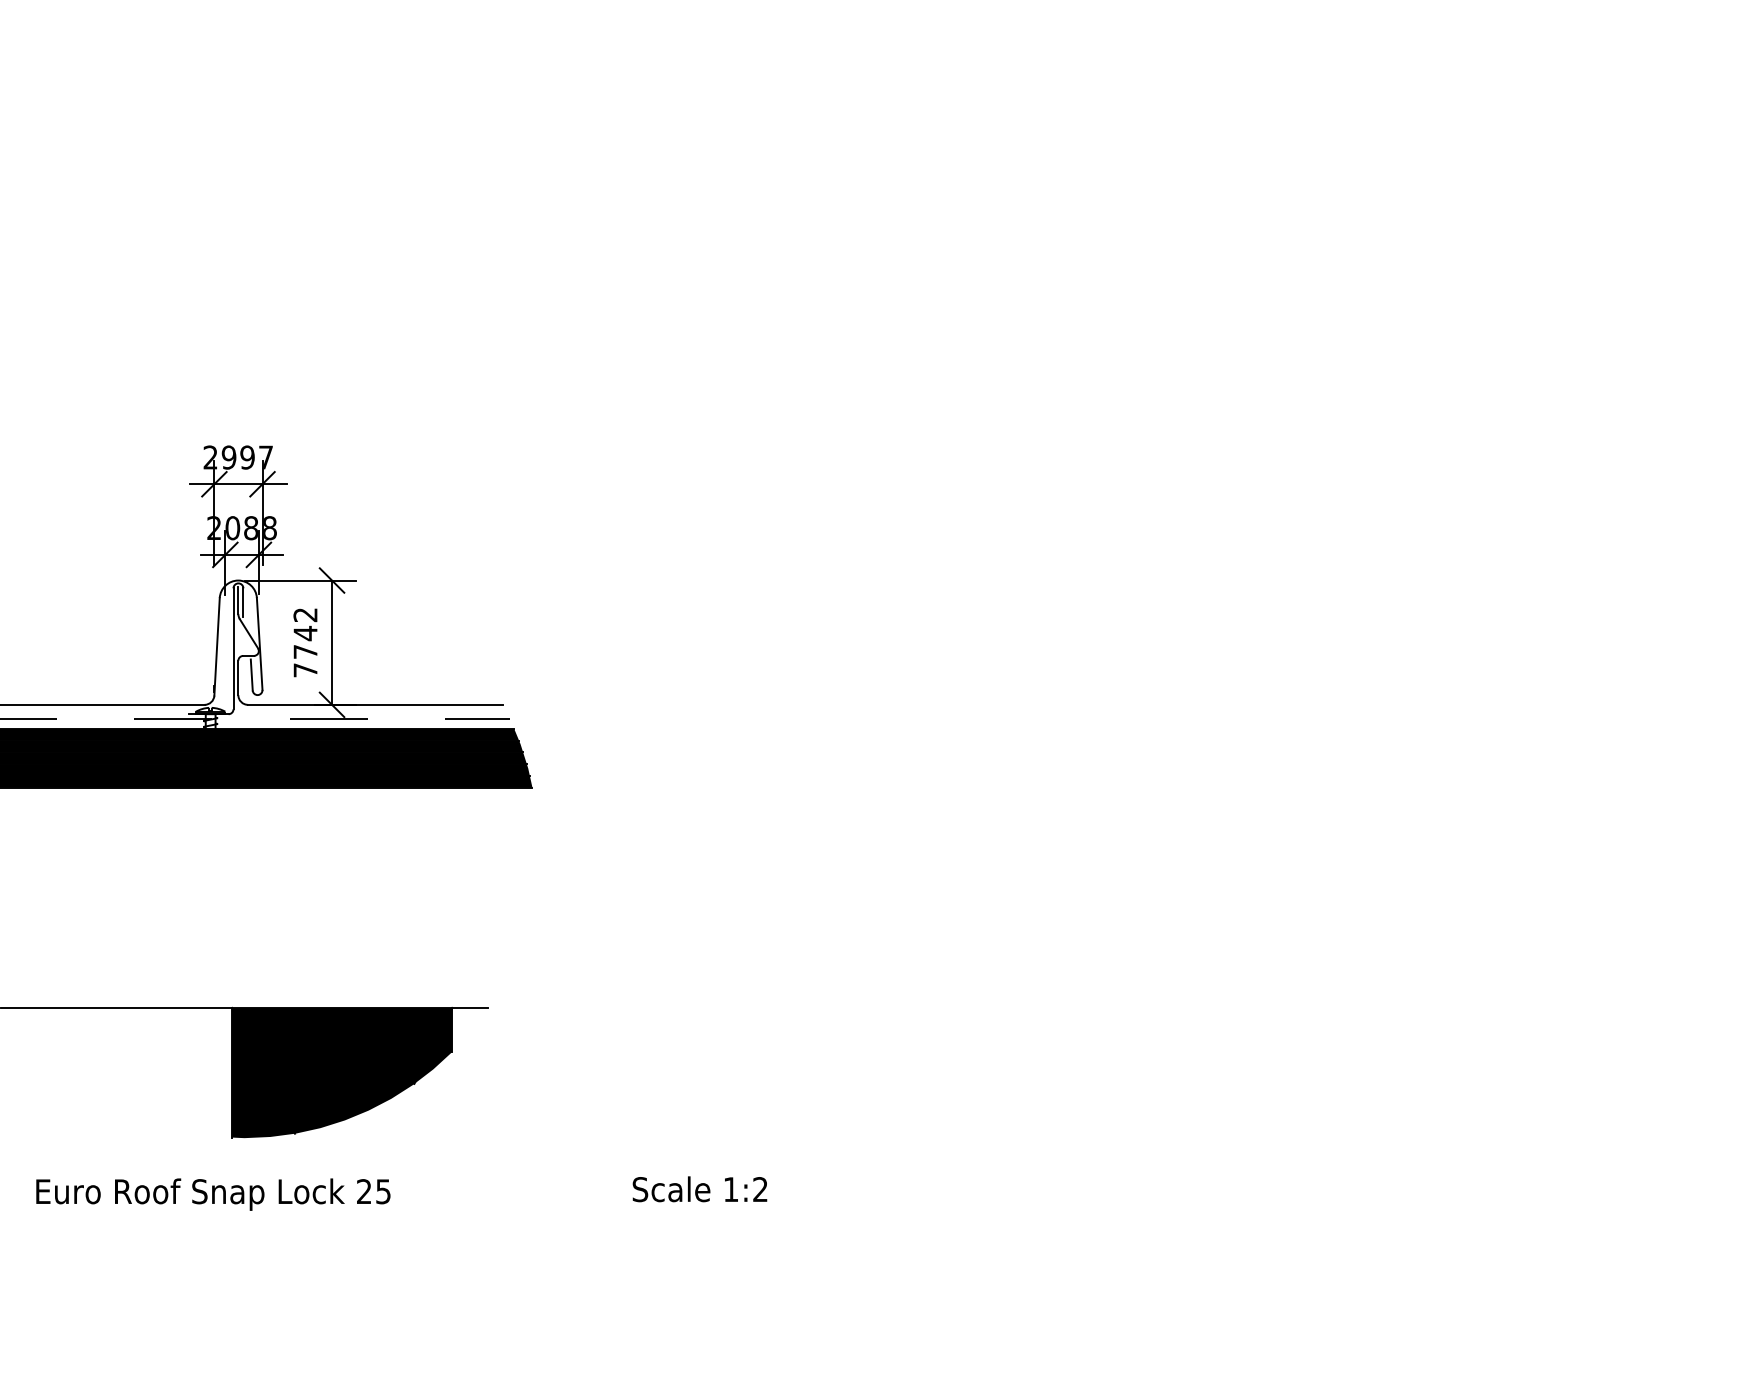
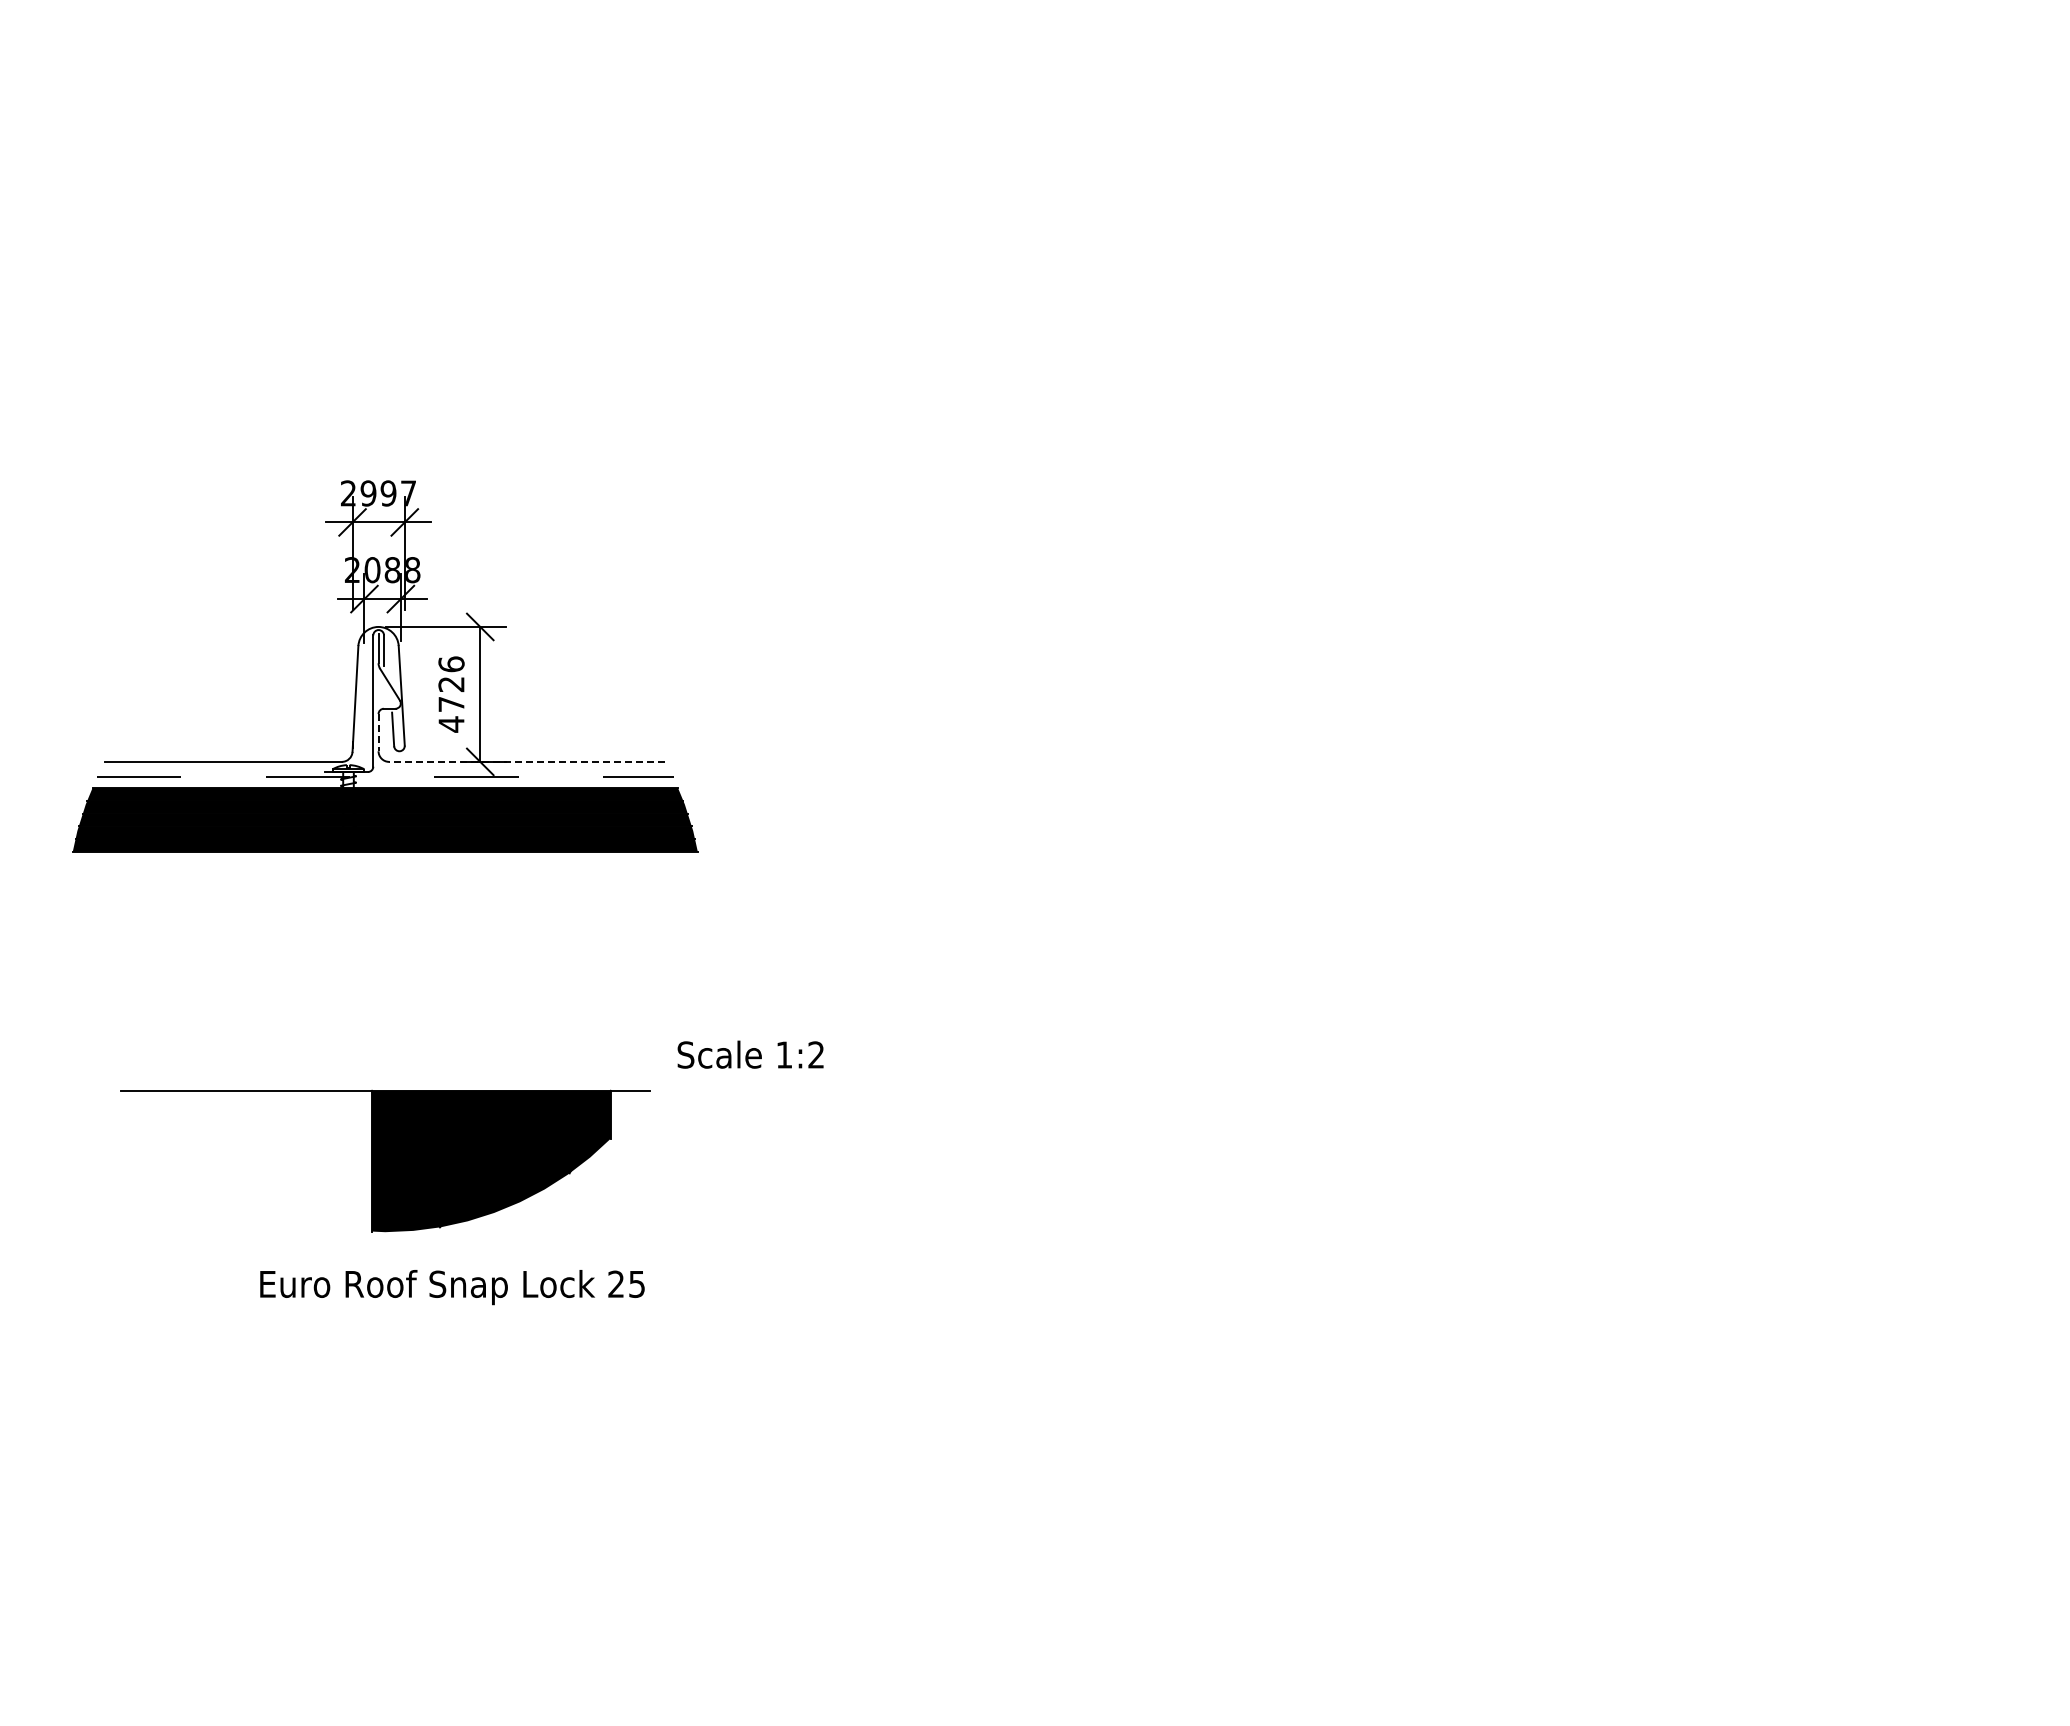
text: (305, 642) -> (451, 694), 7742 -> 4726
line: (238, 677) -> (378, 732), solid -> dashed
line: (374, 704) -> (526, 761), solid -> dashed
text: (699, 1189) -> (750, 1054), moved
text: (213, 1194) -> (452, 1287), moved

